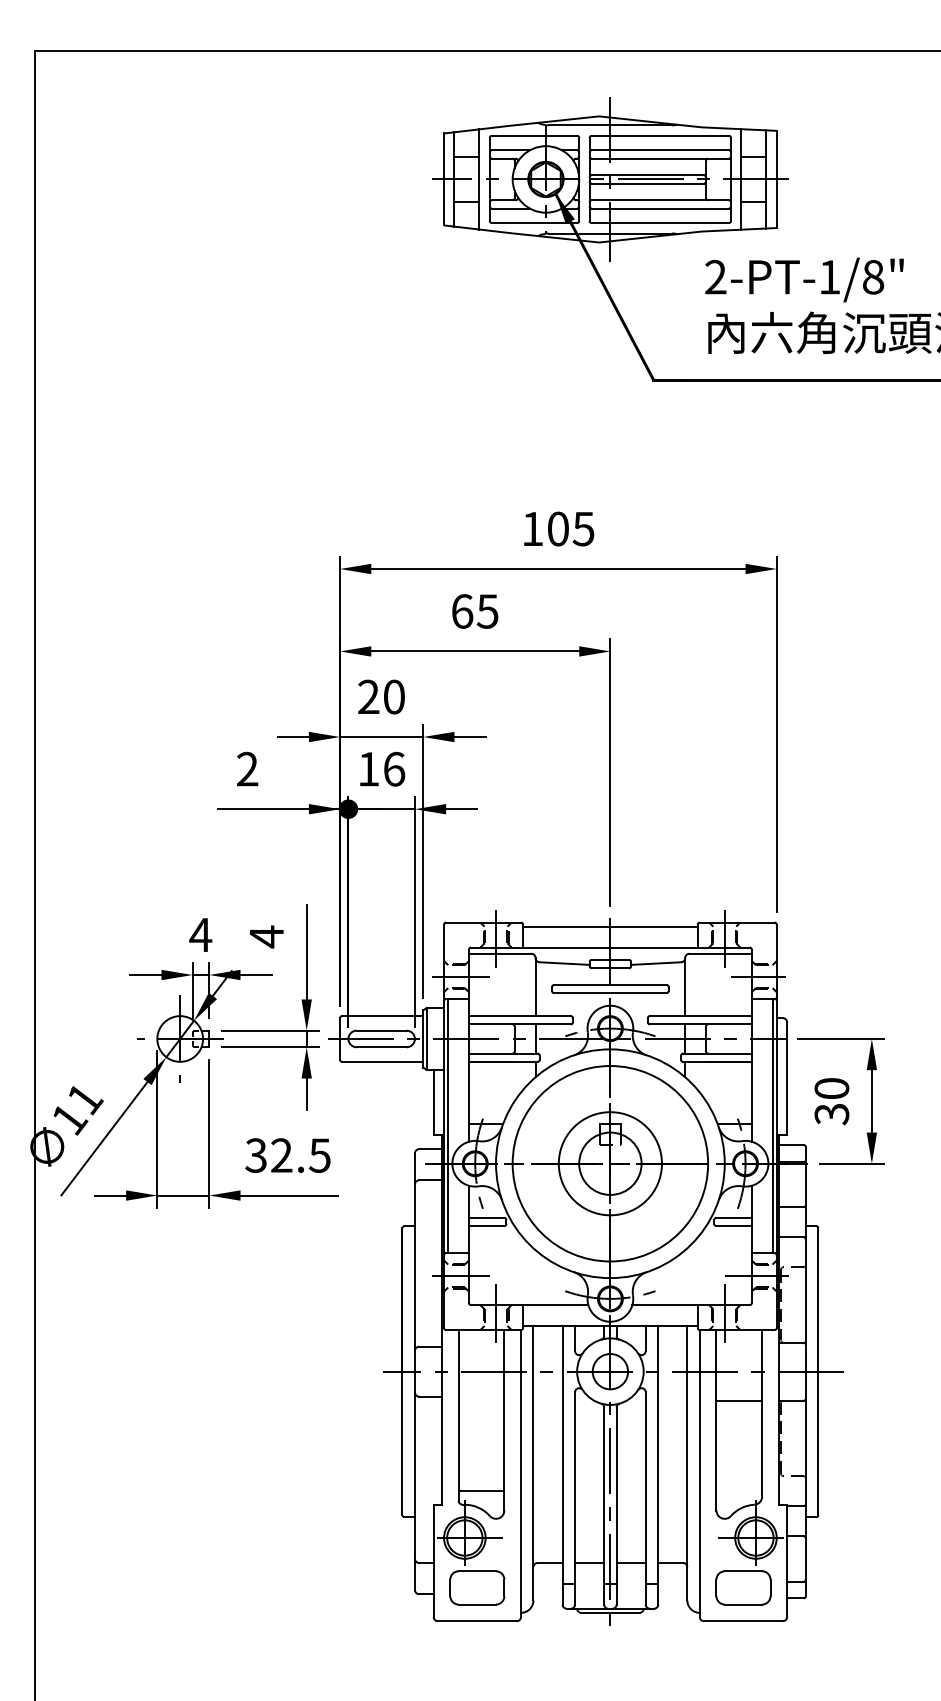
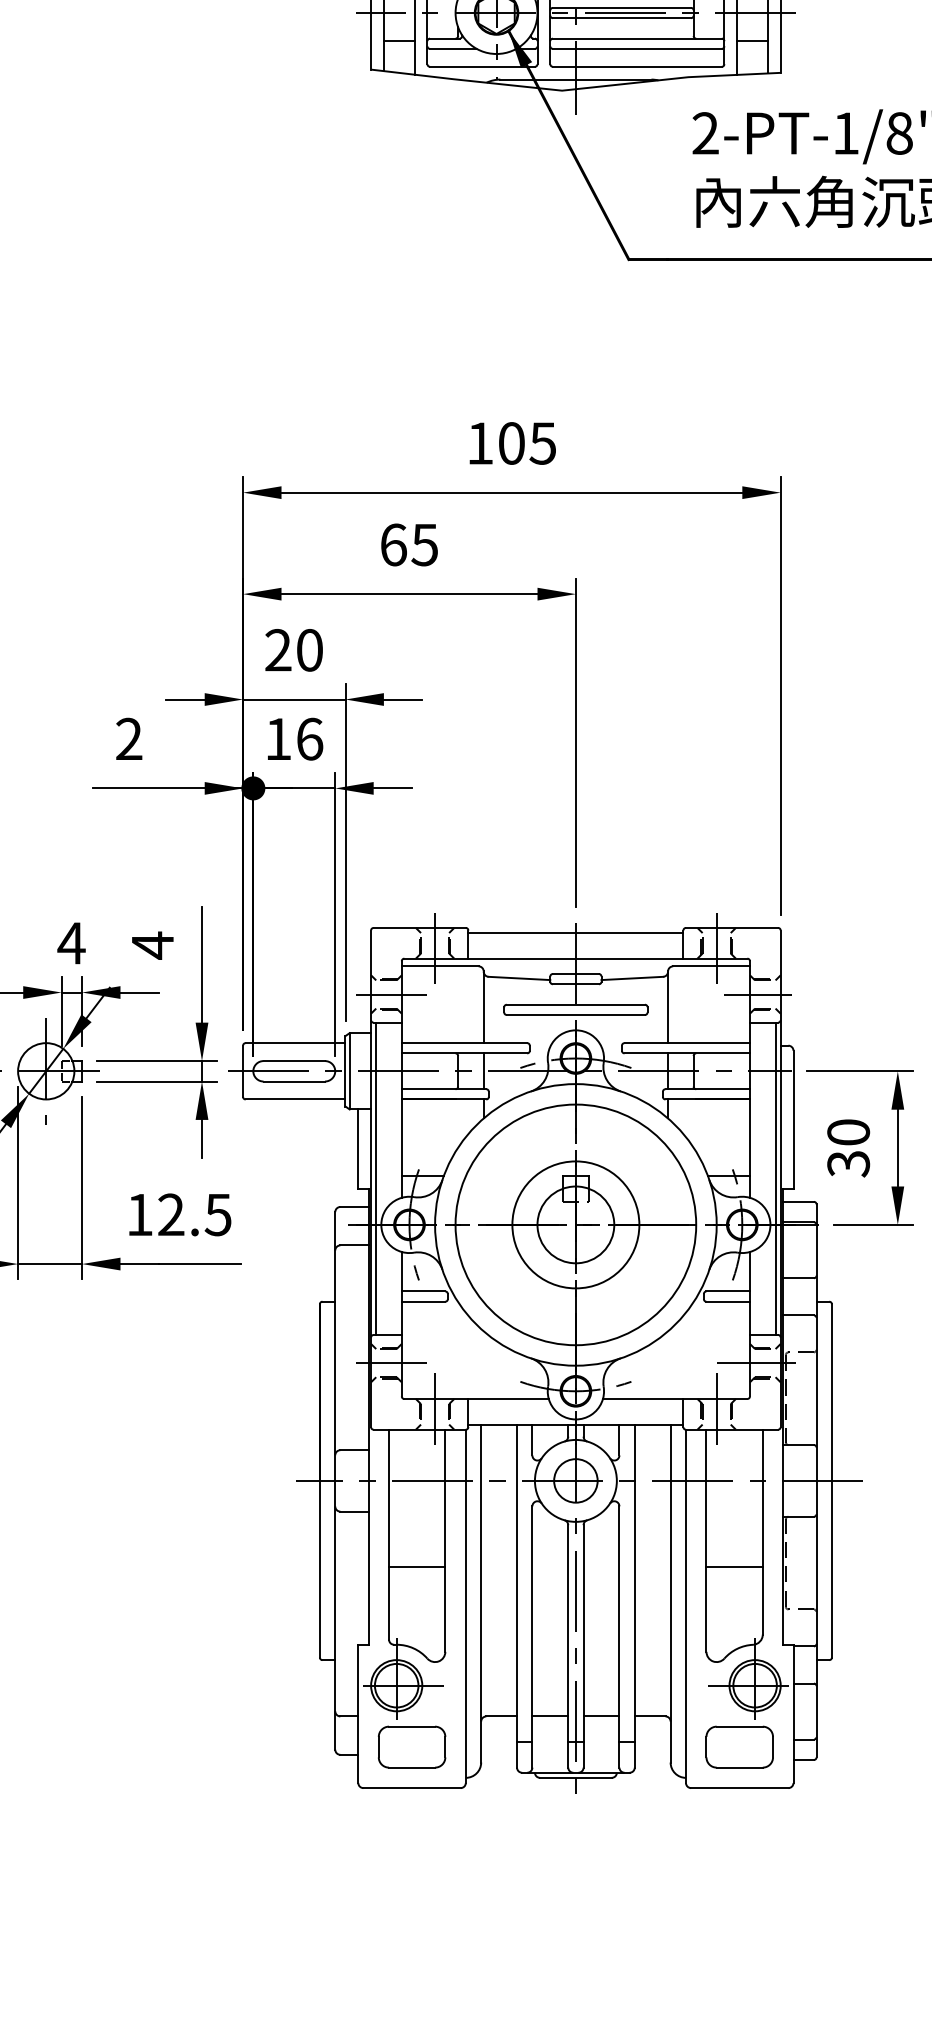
text: (255, 1155) -> (138, 1214), 32.5 -> 12.5
line: (739, 1400) -> (734, 1566), moved
line: (481, 1490) -> (417, 1566), moved

